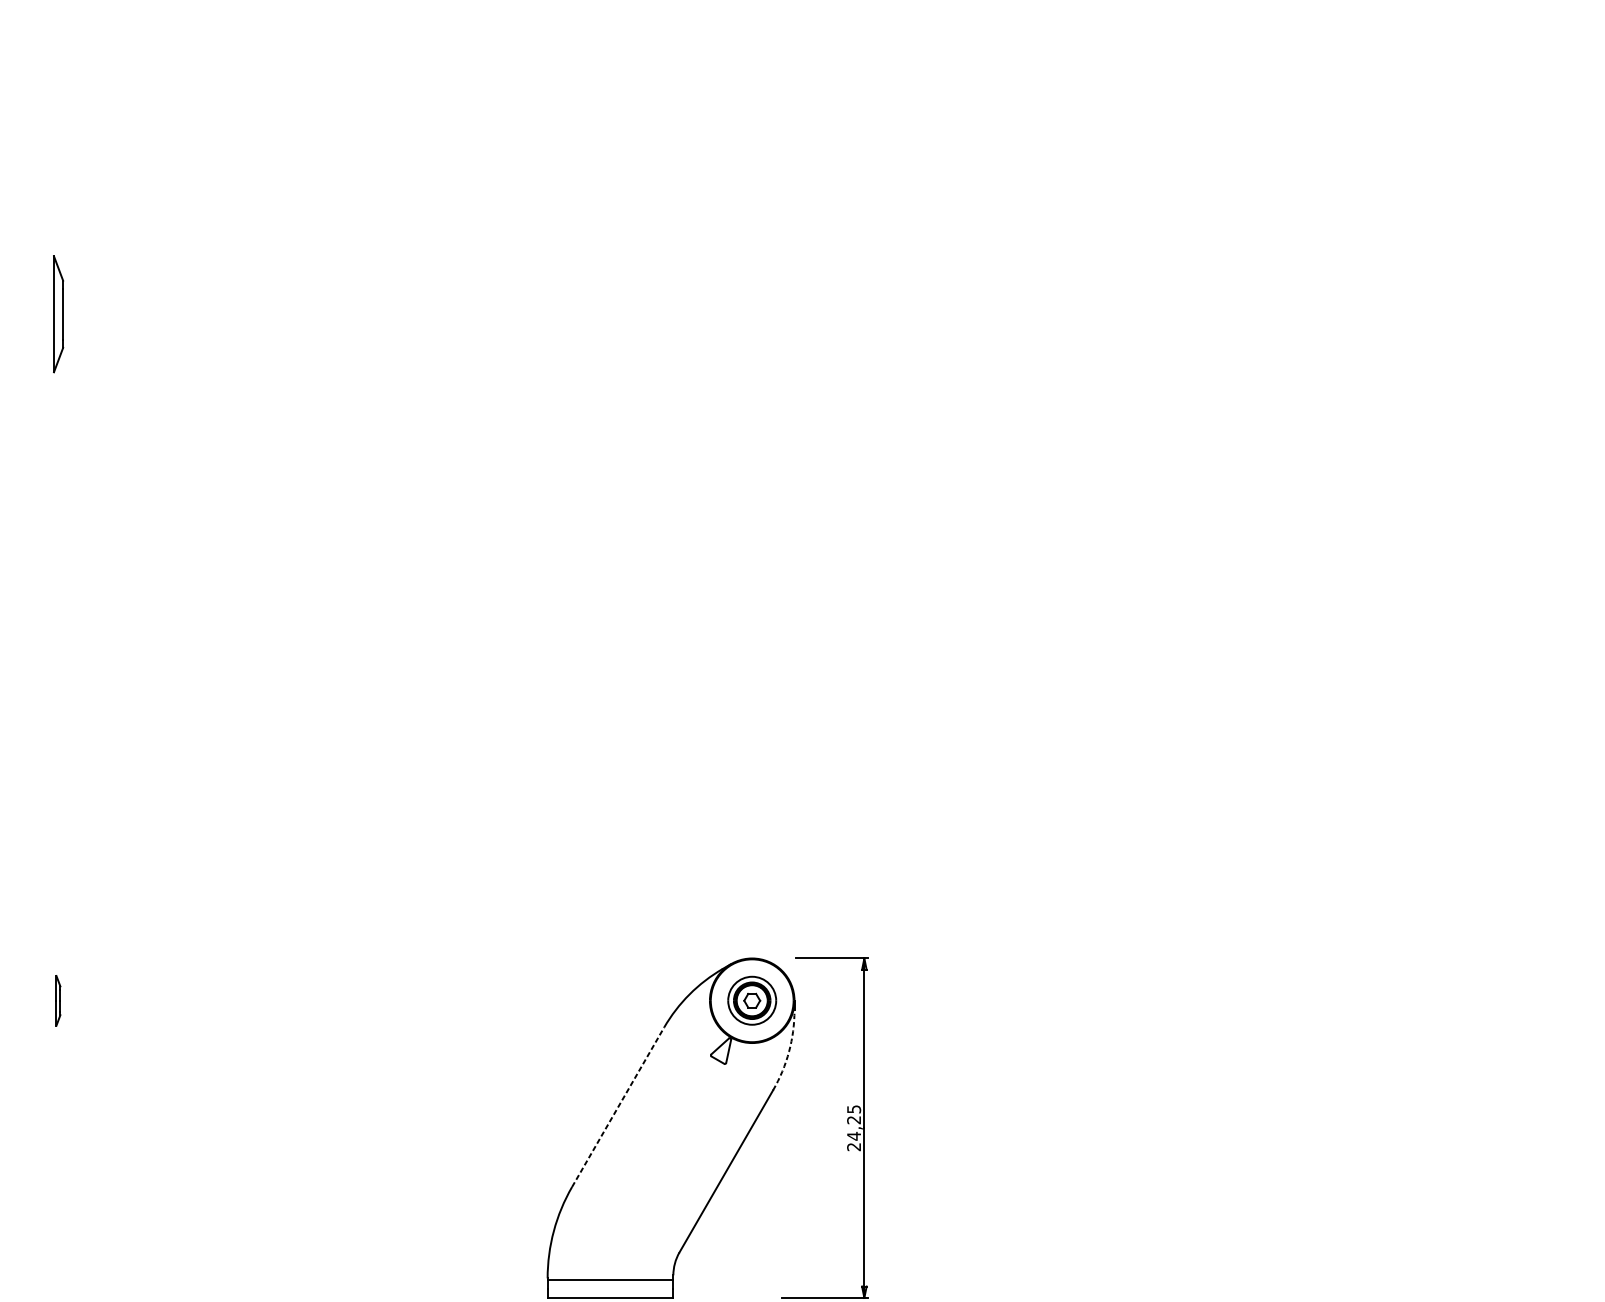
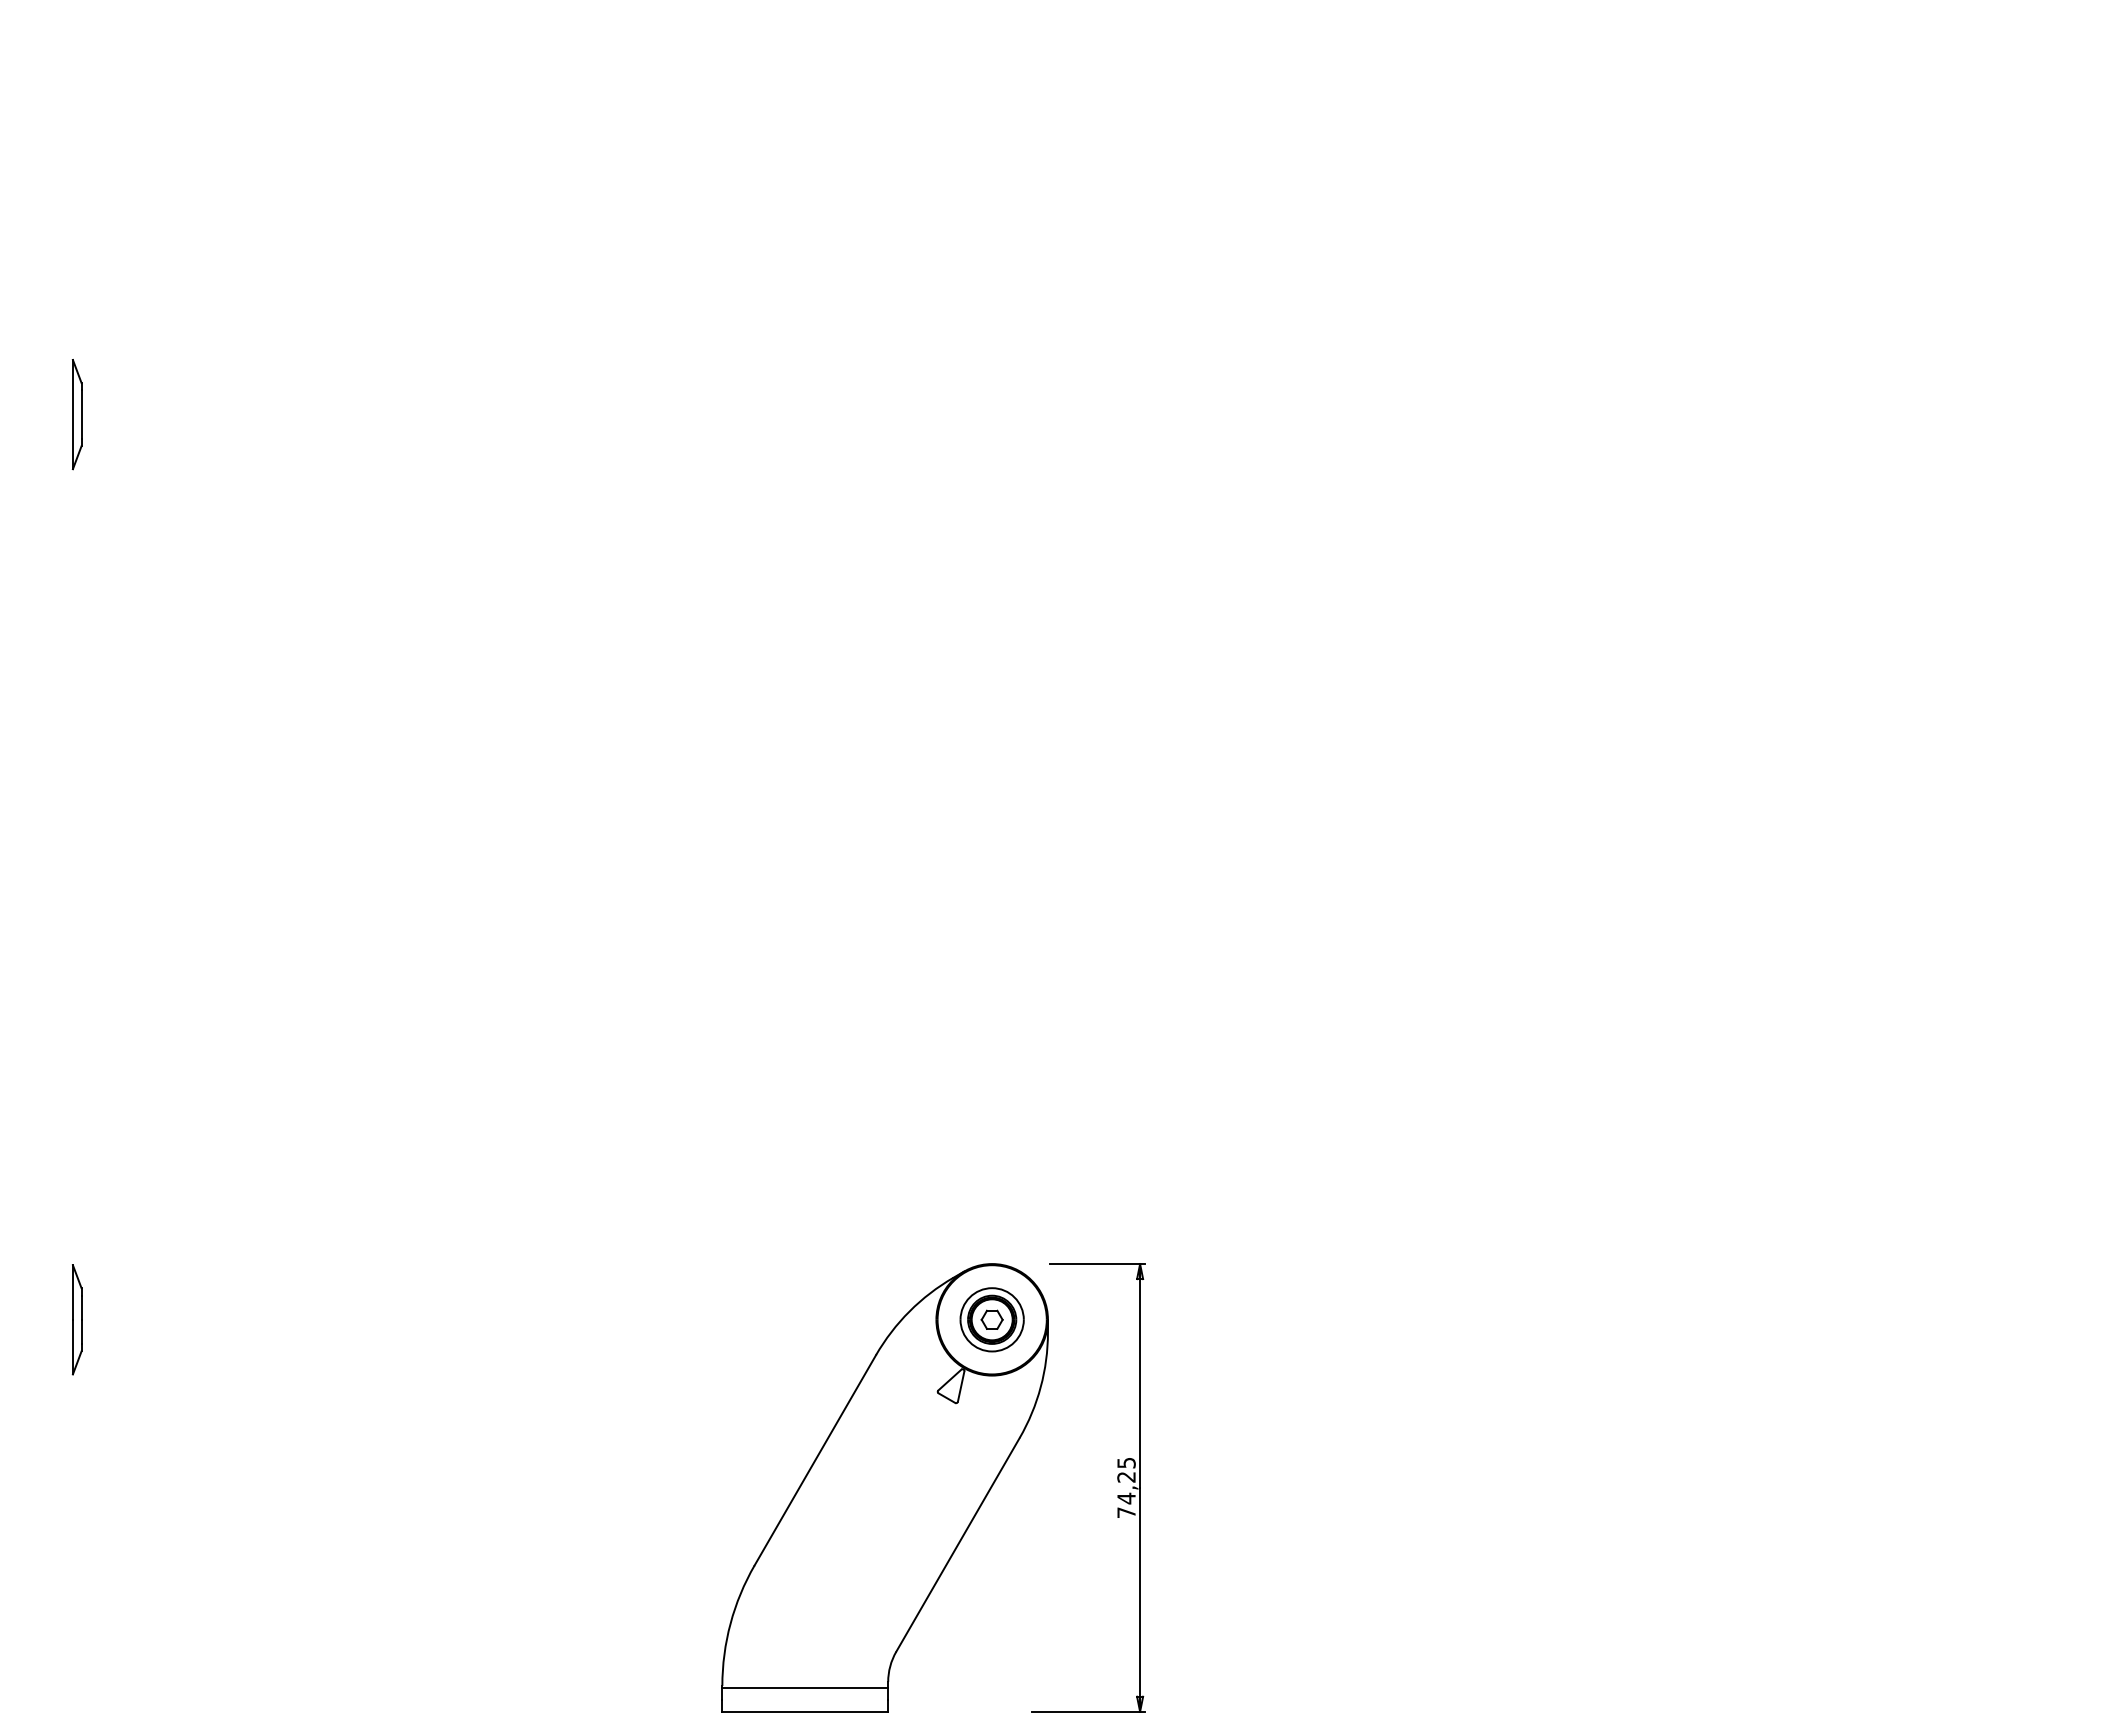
part: (57, 314) -> (76, 414), size x0.71
part: (57, 1000) -> (76, 1319), size x1.67
arc: (788, 1052) -> (1040, 1387), dashed -> solid
line: (618, 1106) -> (815, 1459), dashed -> solid
text: (854, 1146) -> (1126, 1512), 24,25 -> 74,25

